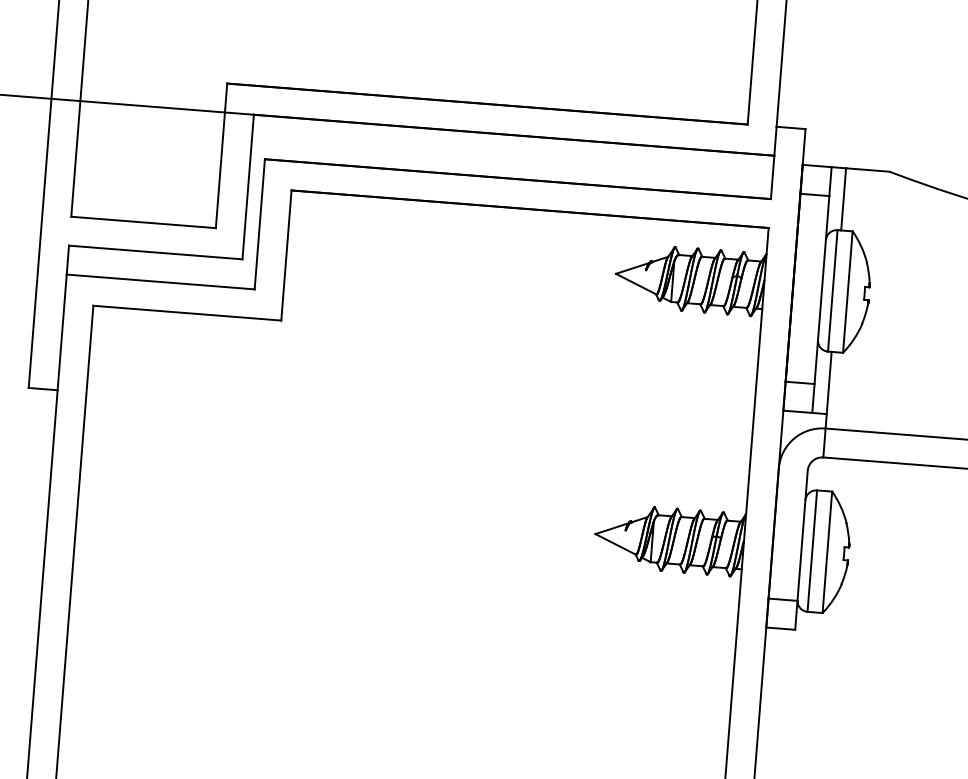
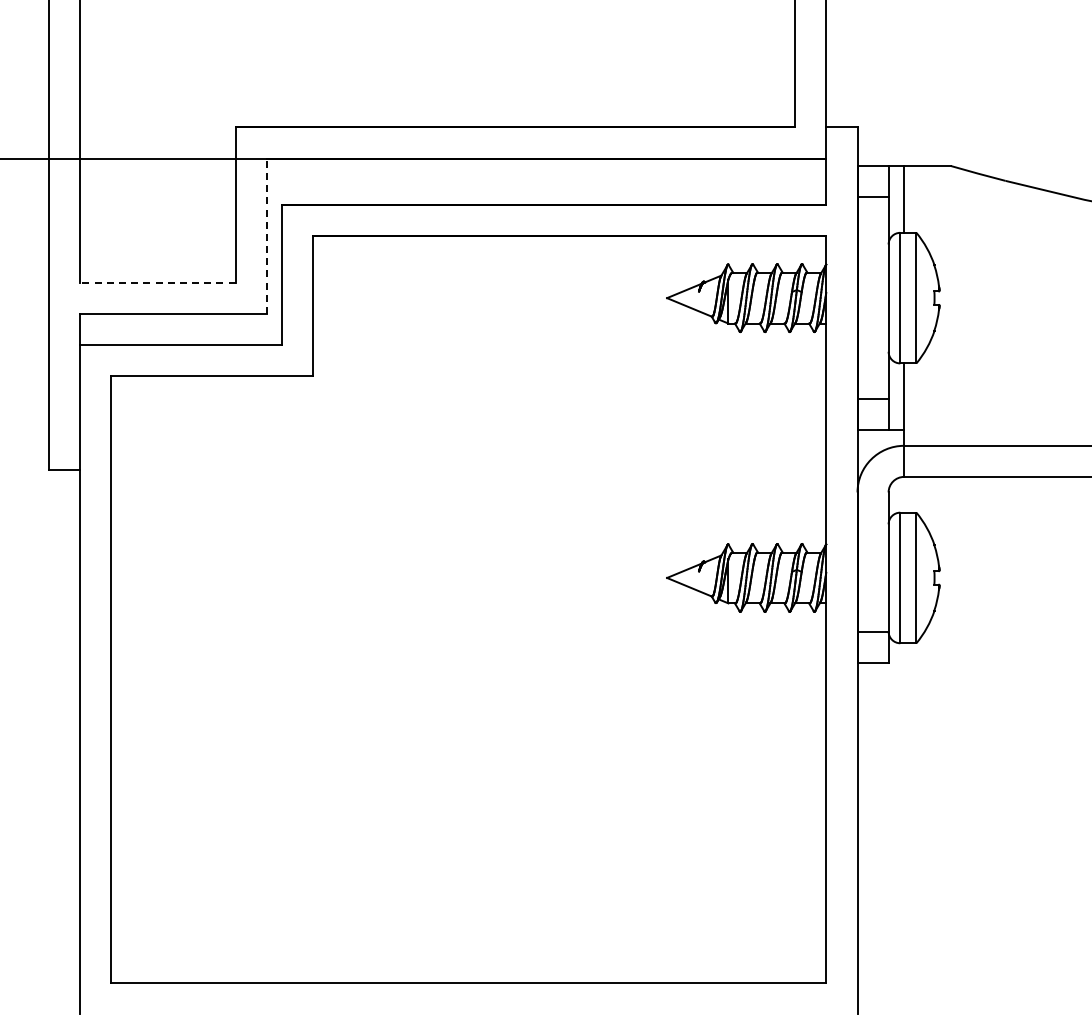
line: (247, 187) -> (266, 236), solid -> dashed
line: (143, 222) -> (157, 282), solid -> dashed

